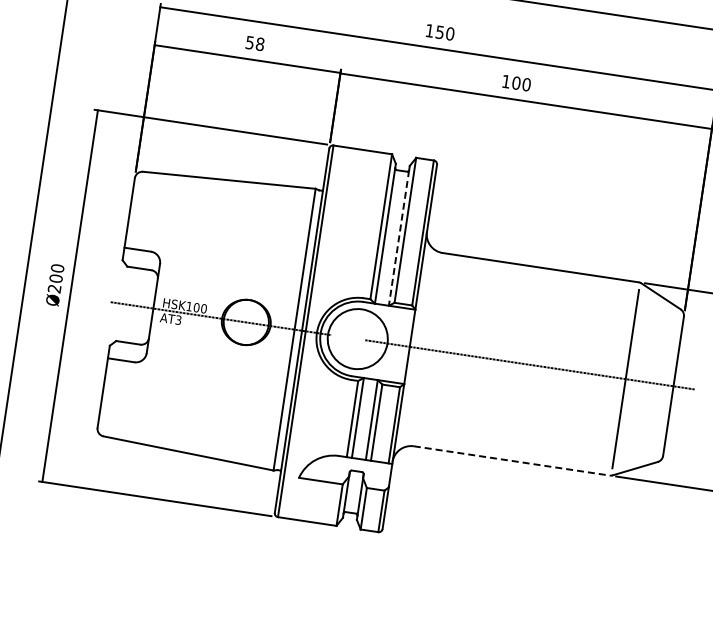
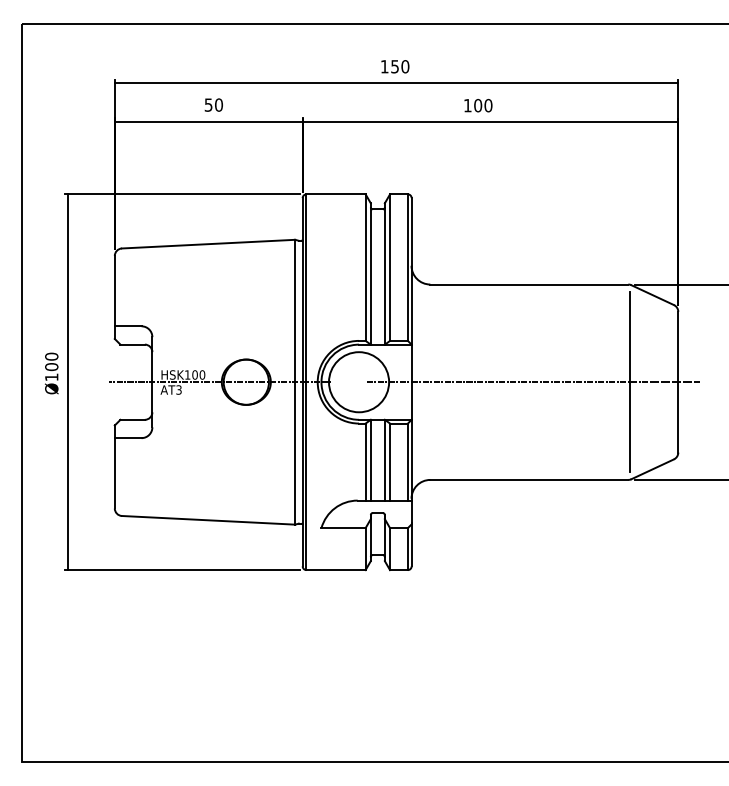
text: (259, 43) -> (218, 104), 58 -> 50
line: (398, 238) -> (384, 276), dashed -> solid
text: (54, 288) -> (51, 377), Ø200 -> Ø100
line: (511, 460) -> (529, 479), dashed -> solid

